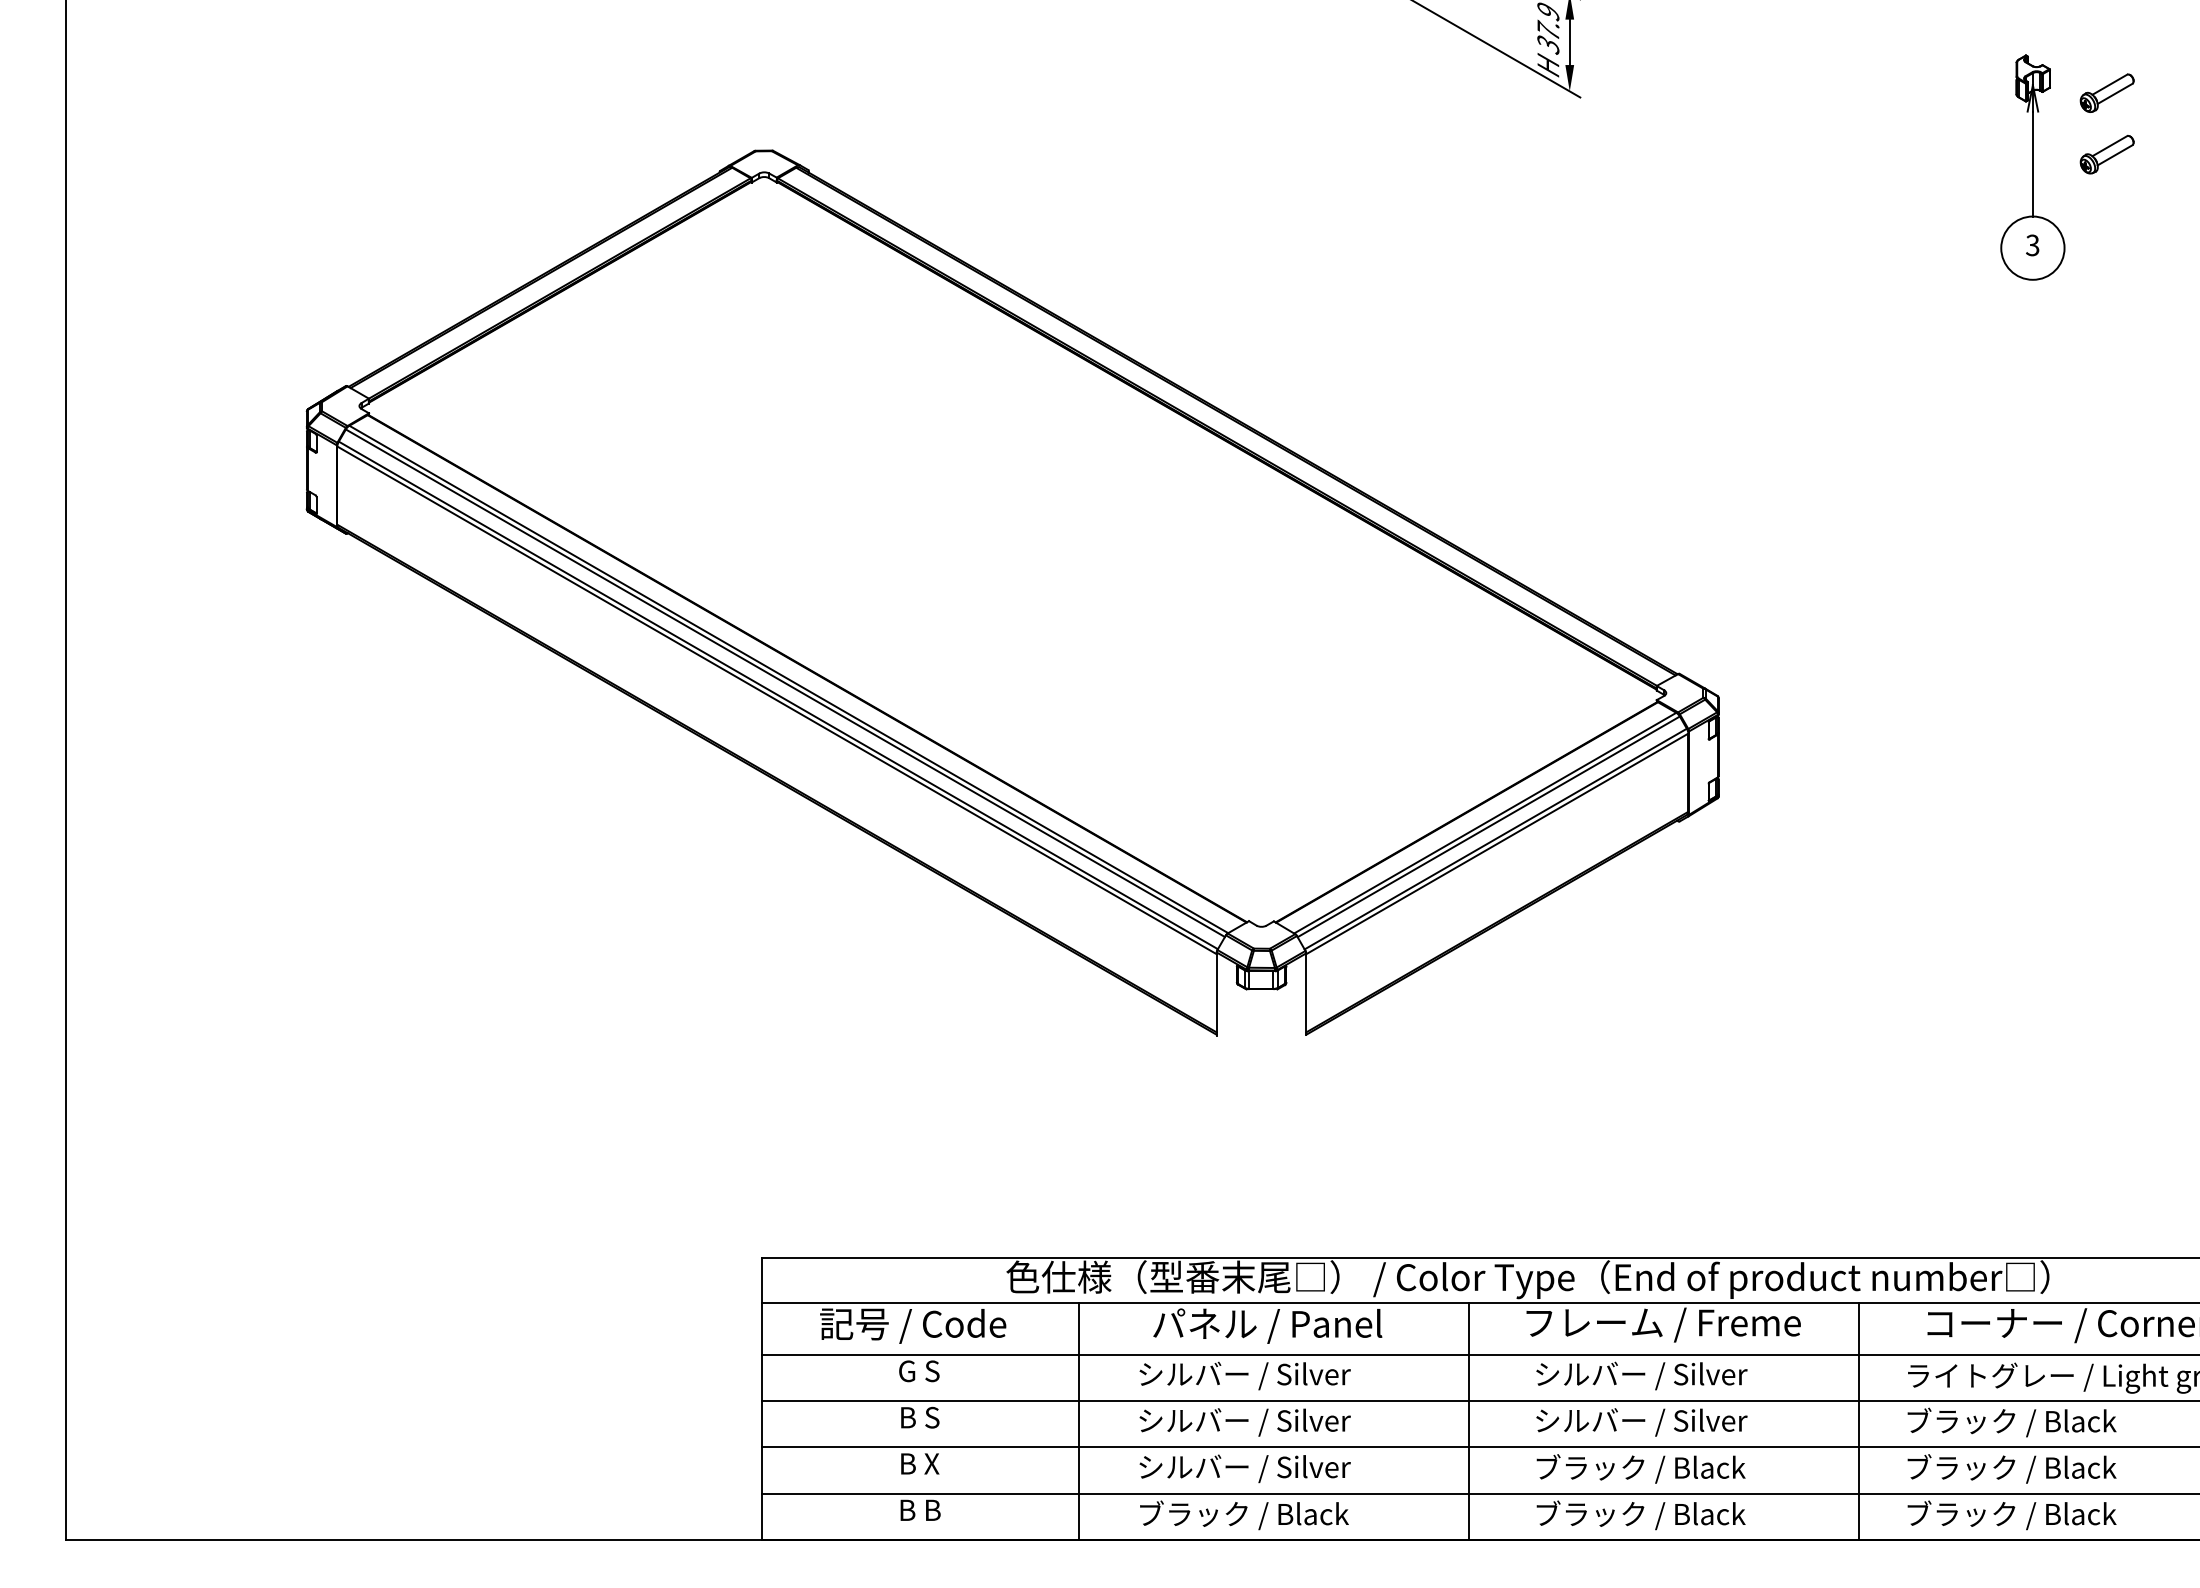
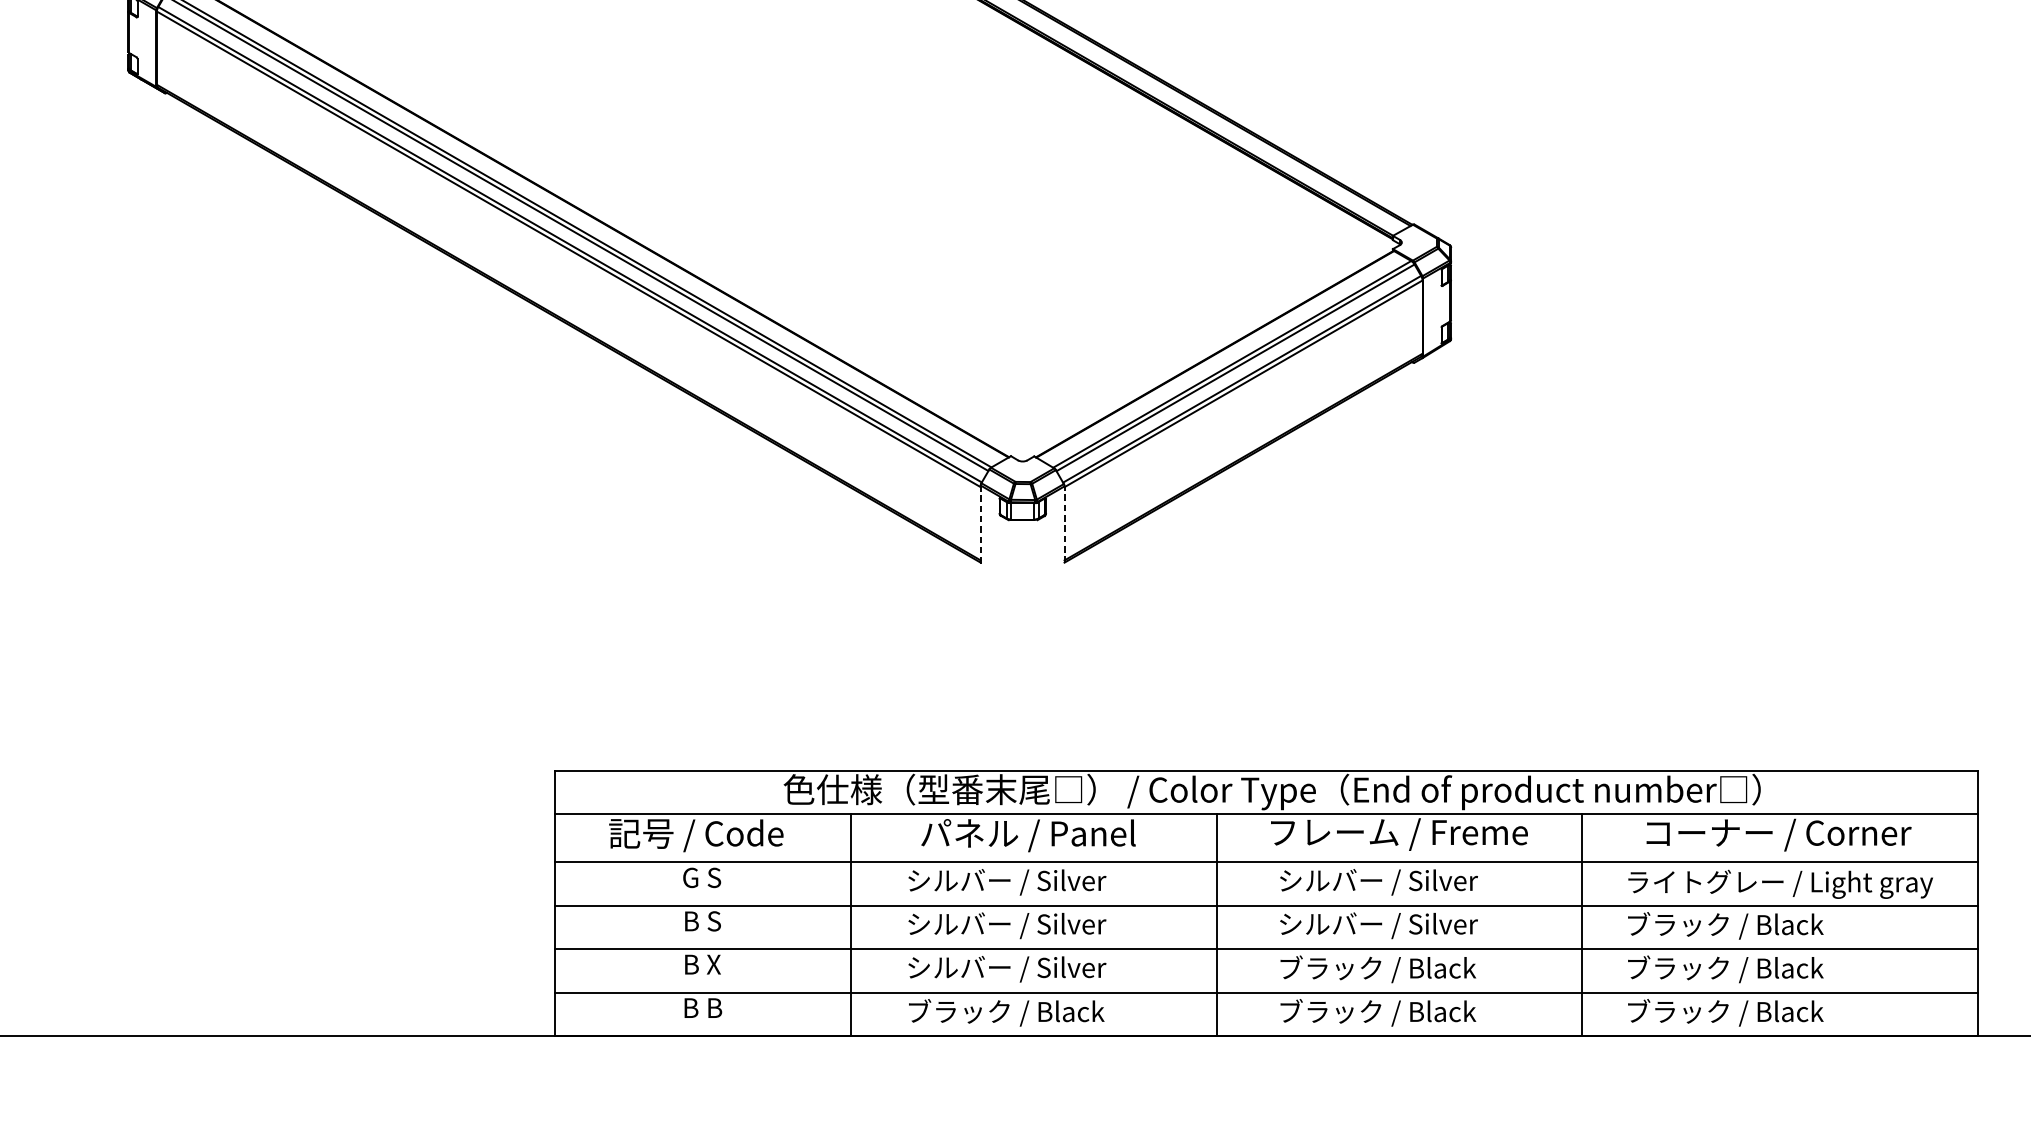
line: (1216, 994) -> (980, 524), solid -> dashed
line: (1306, 994) -> (1064, 524), solid -> dashed

